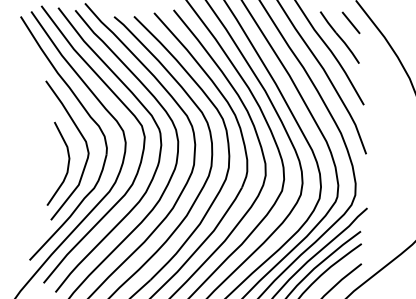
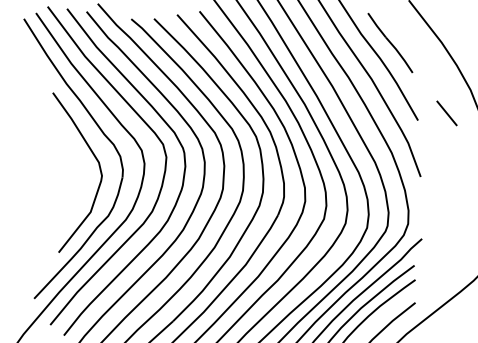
line: (350, 22) -> (446, 112), moved
curve: (67, 163) -> (77, 187), removed

